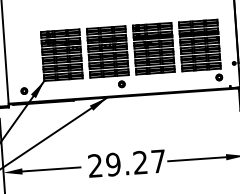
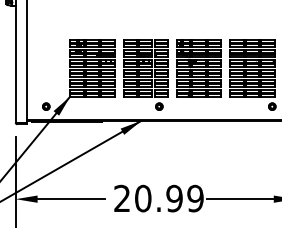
text: (136, 162) -> (169, 198), 29.27 -> 20.99

